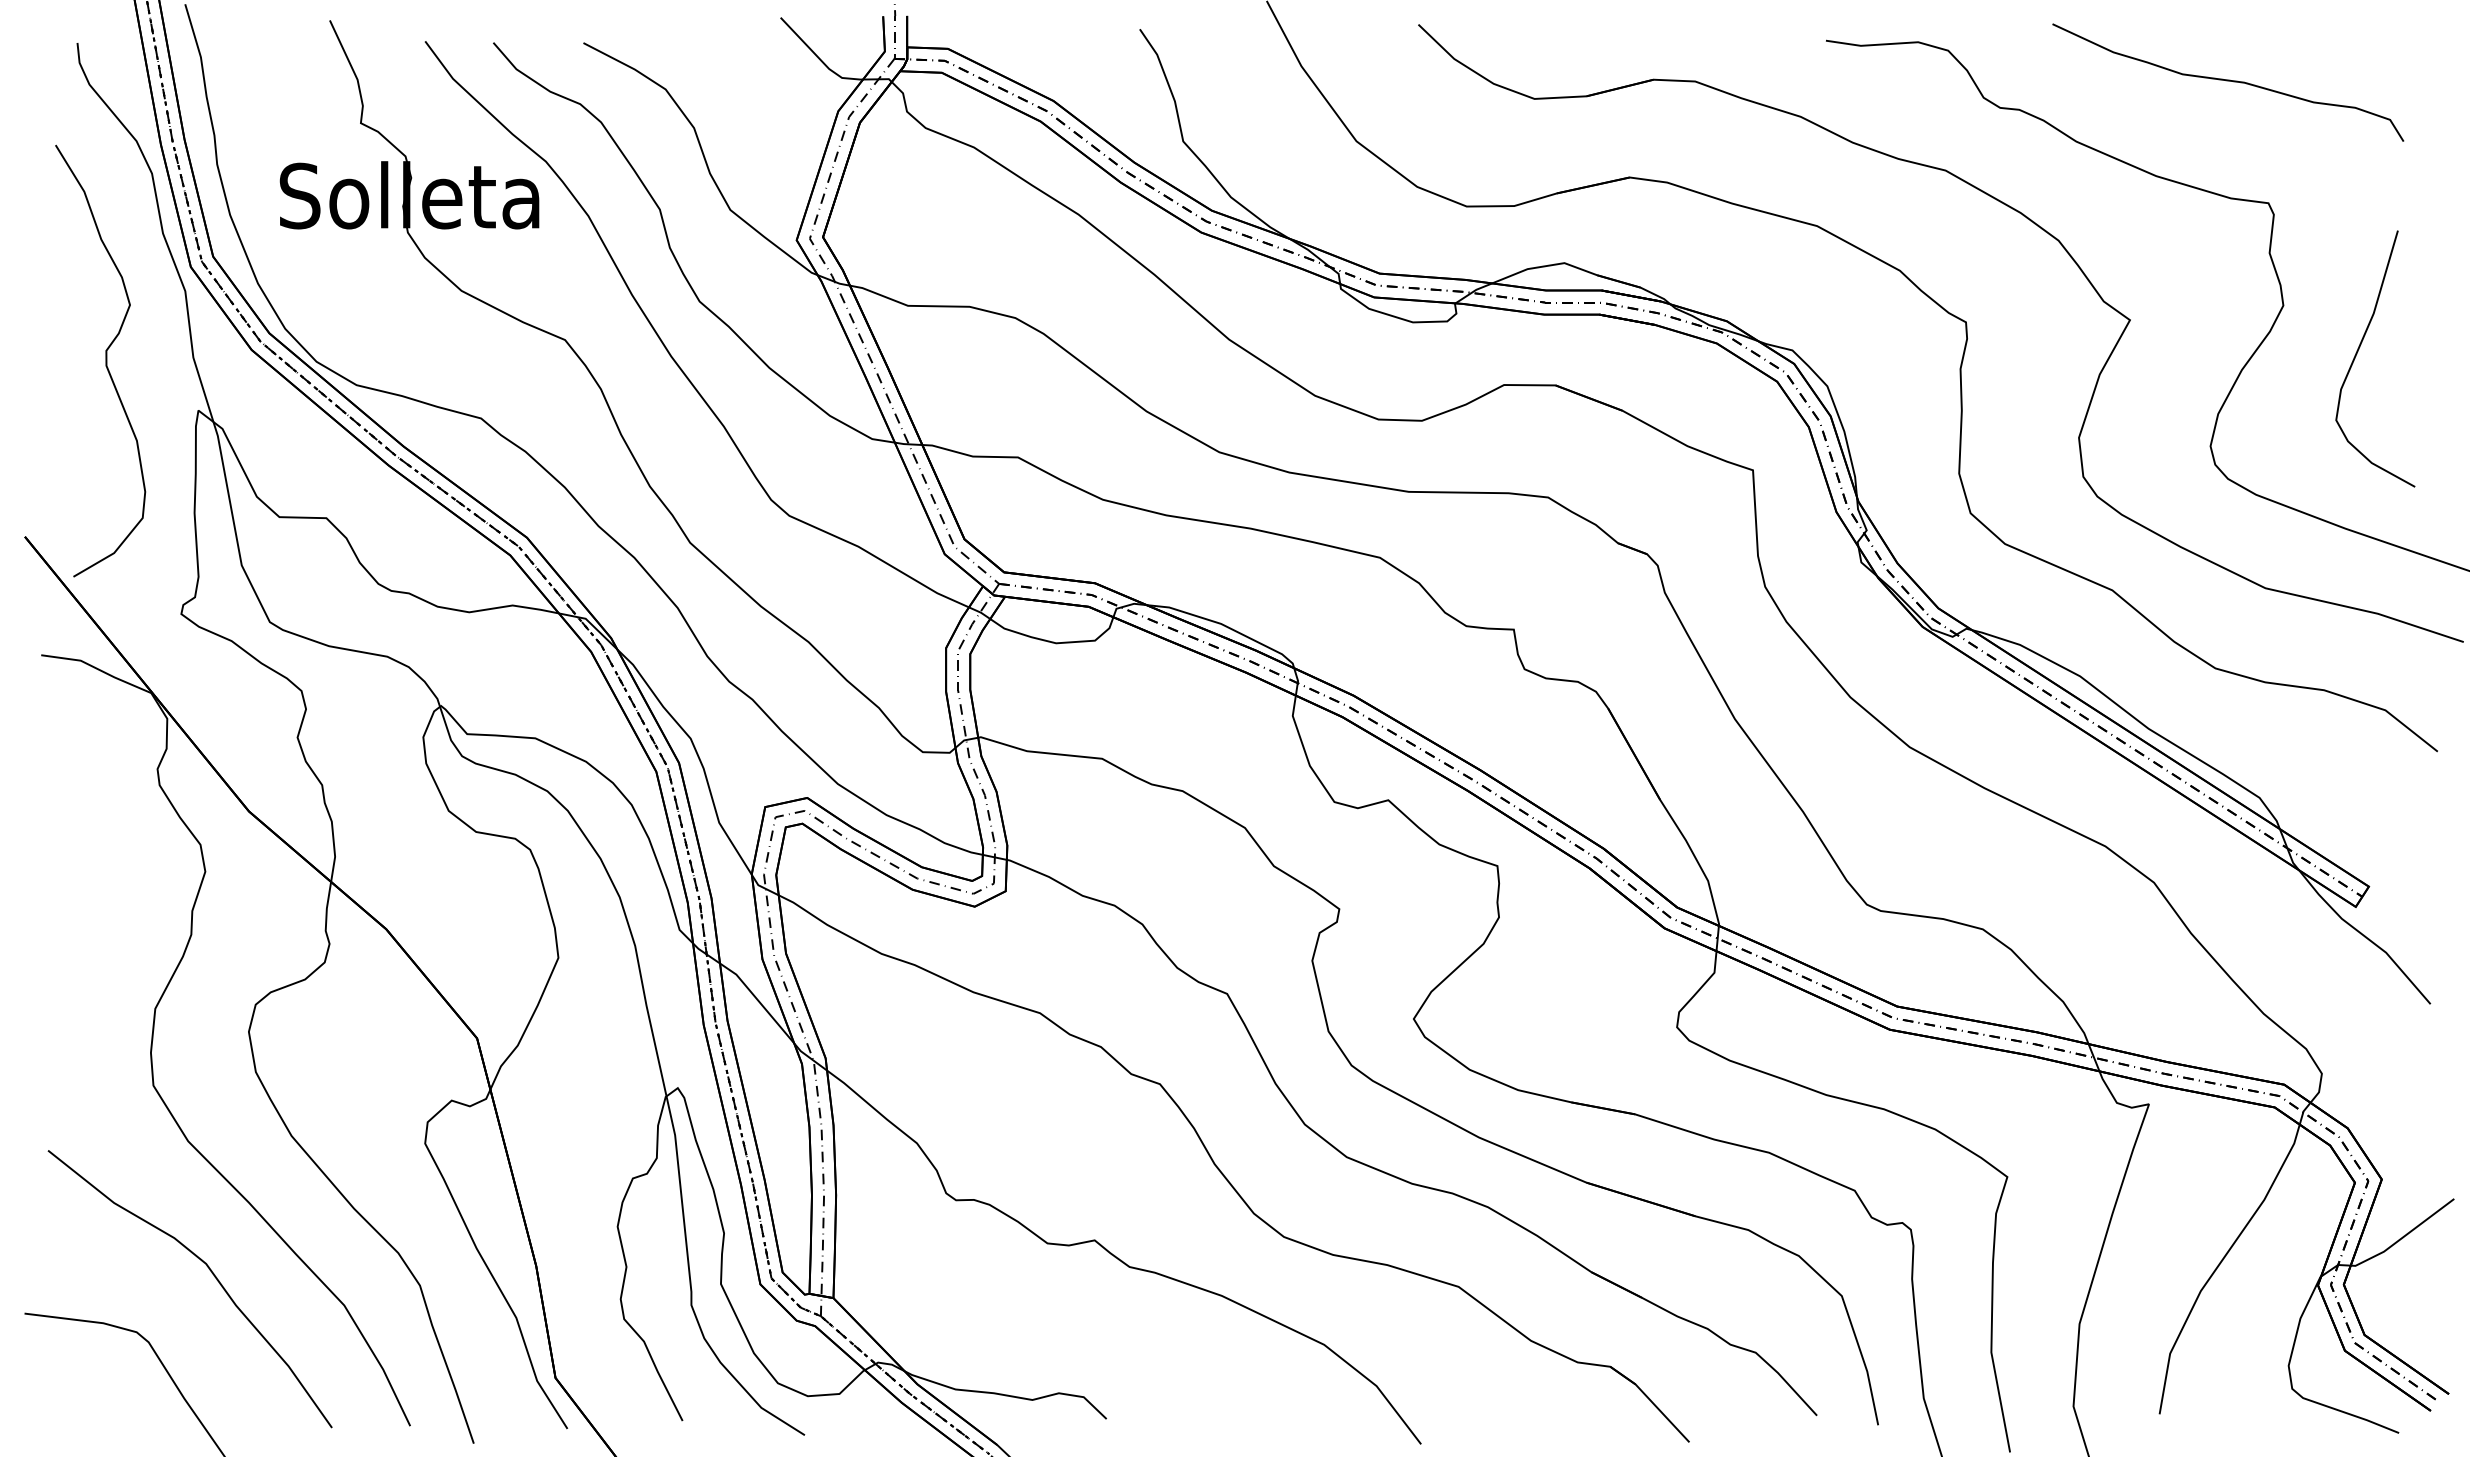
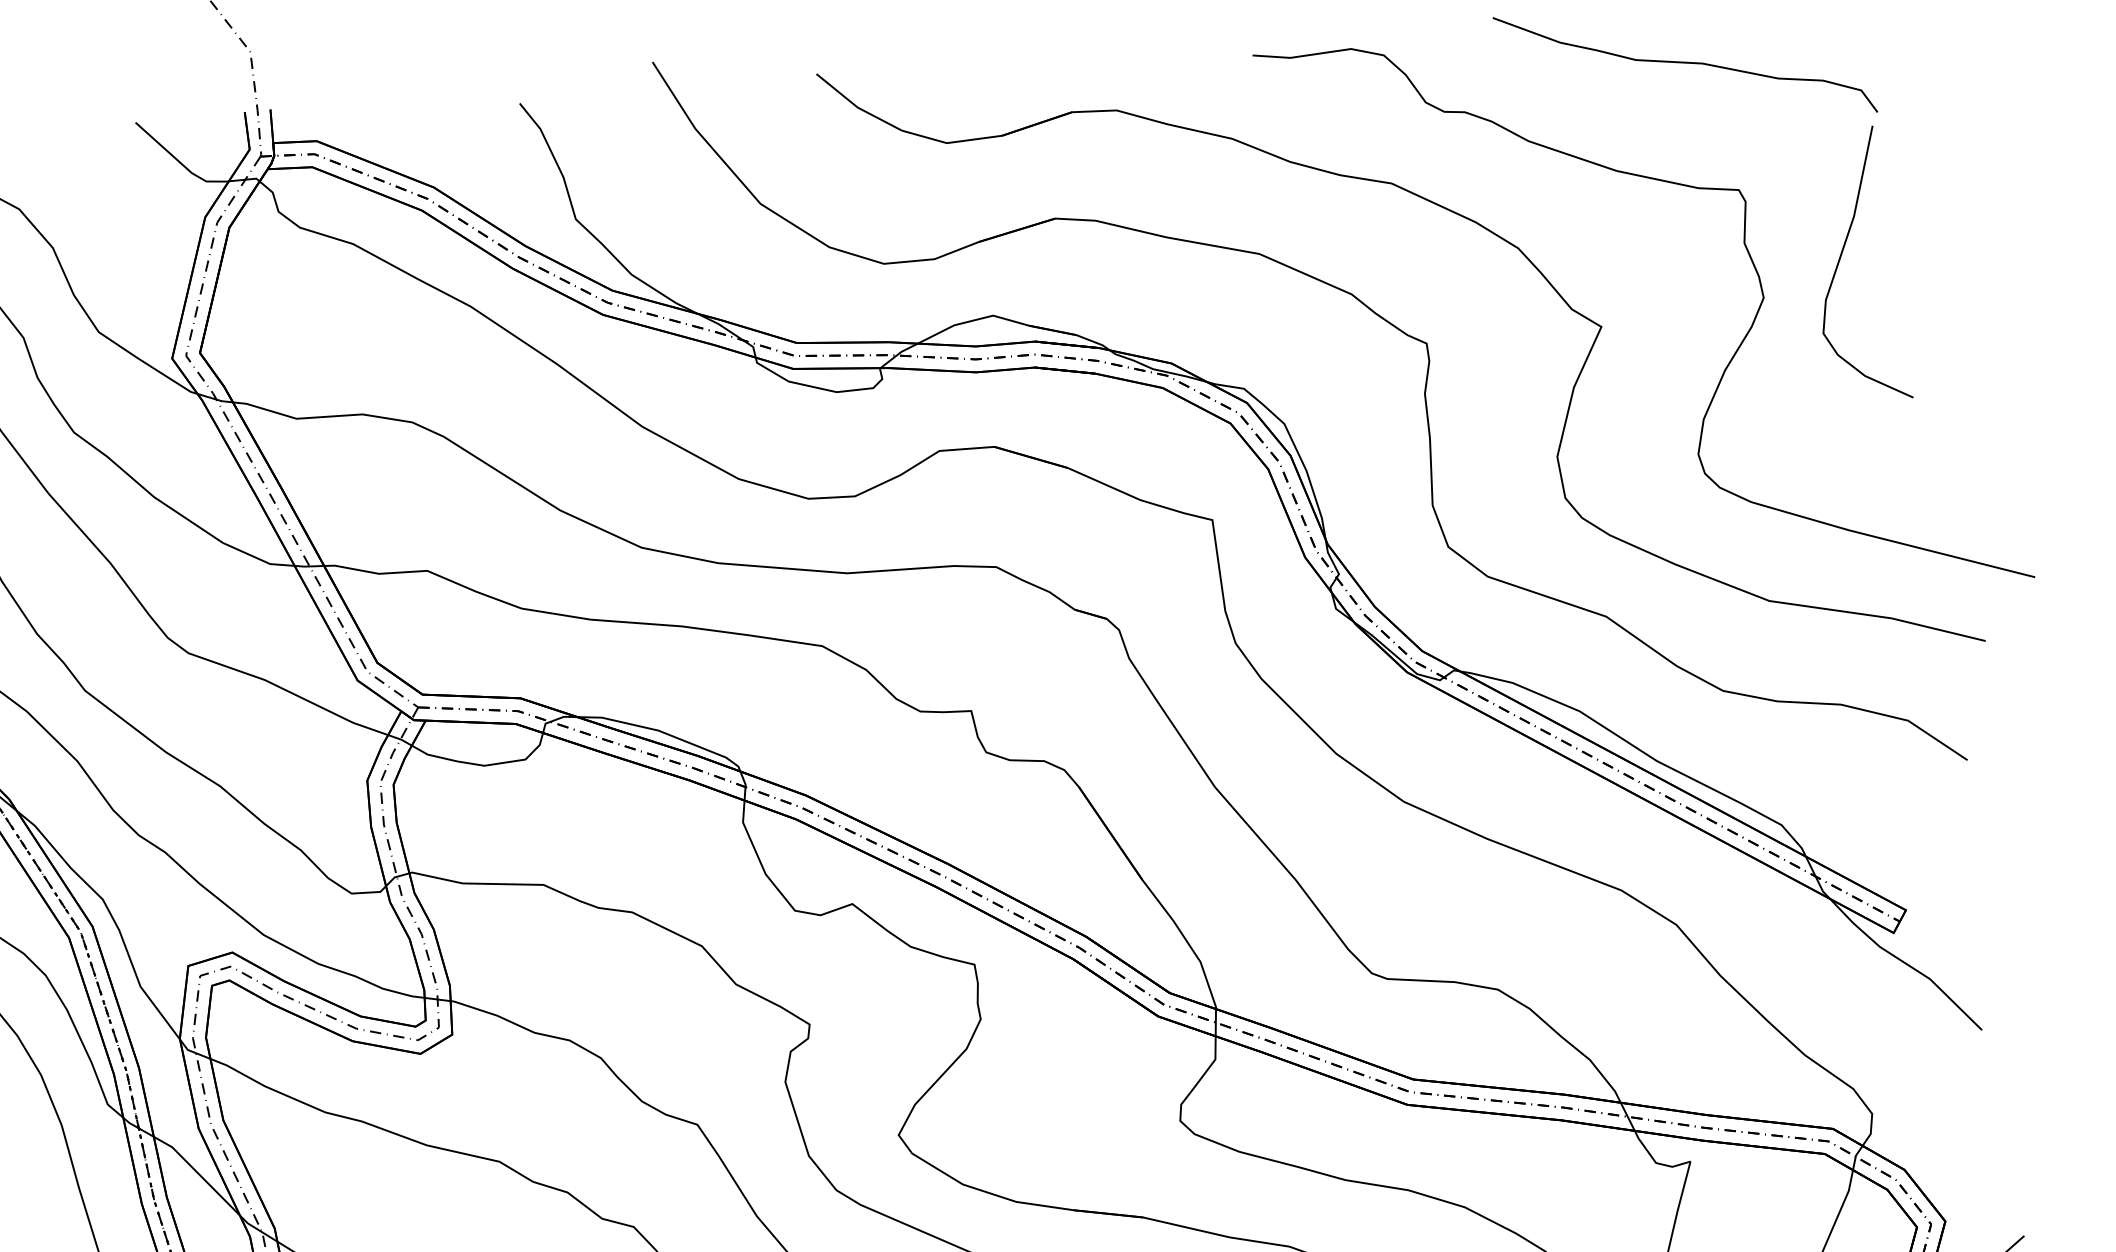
curve: (2359, 349) -> (1842, 255), moved

